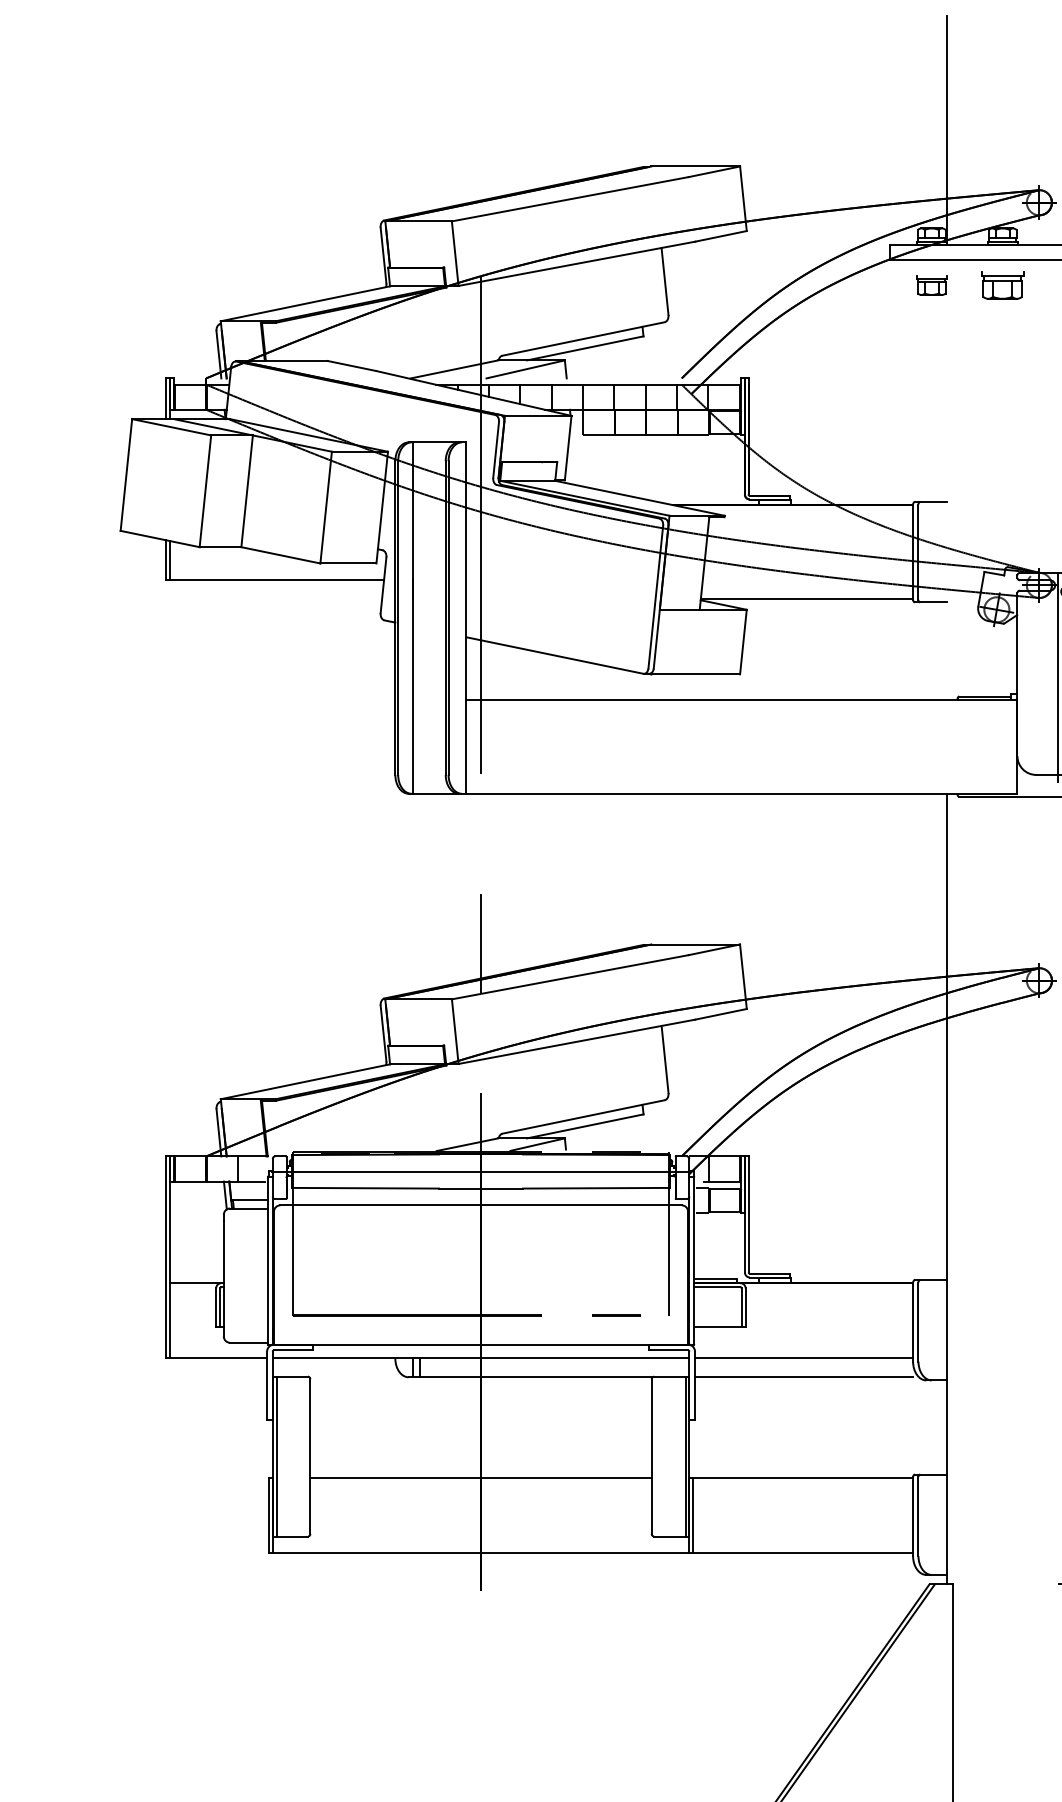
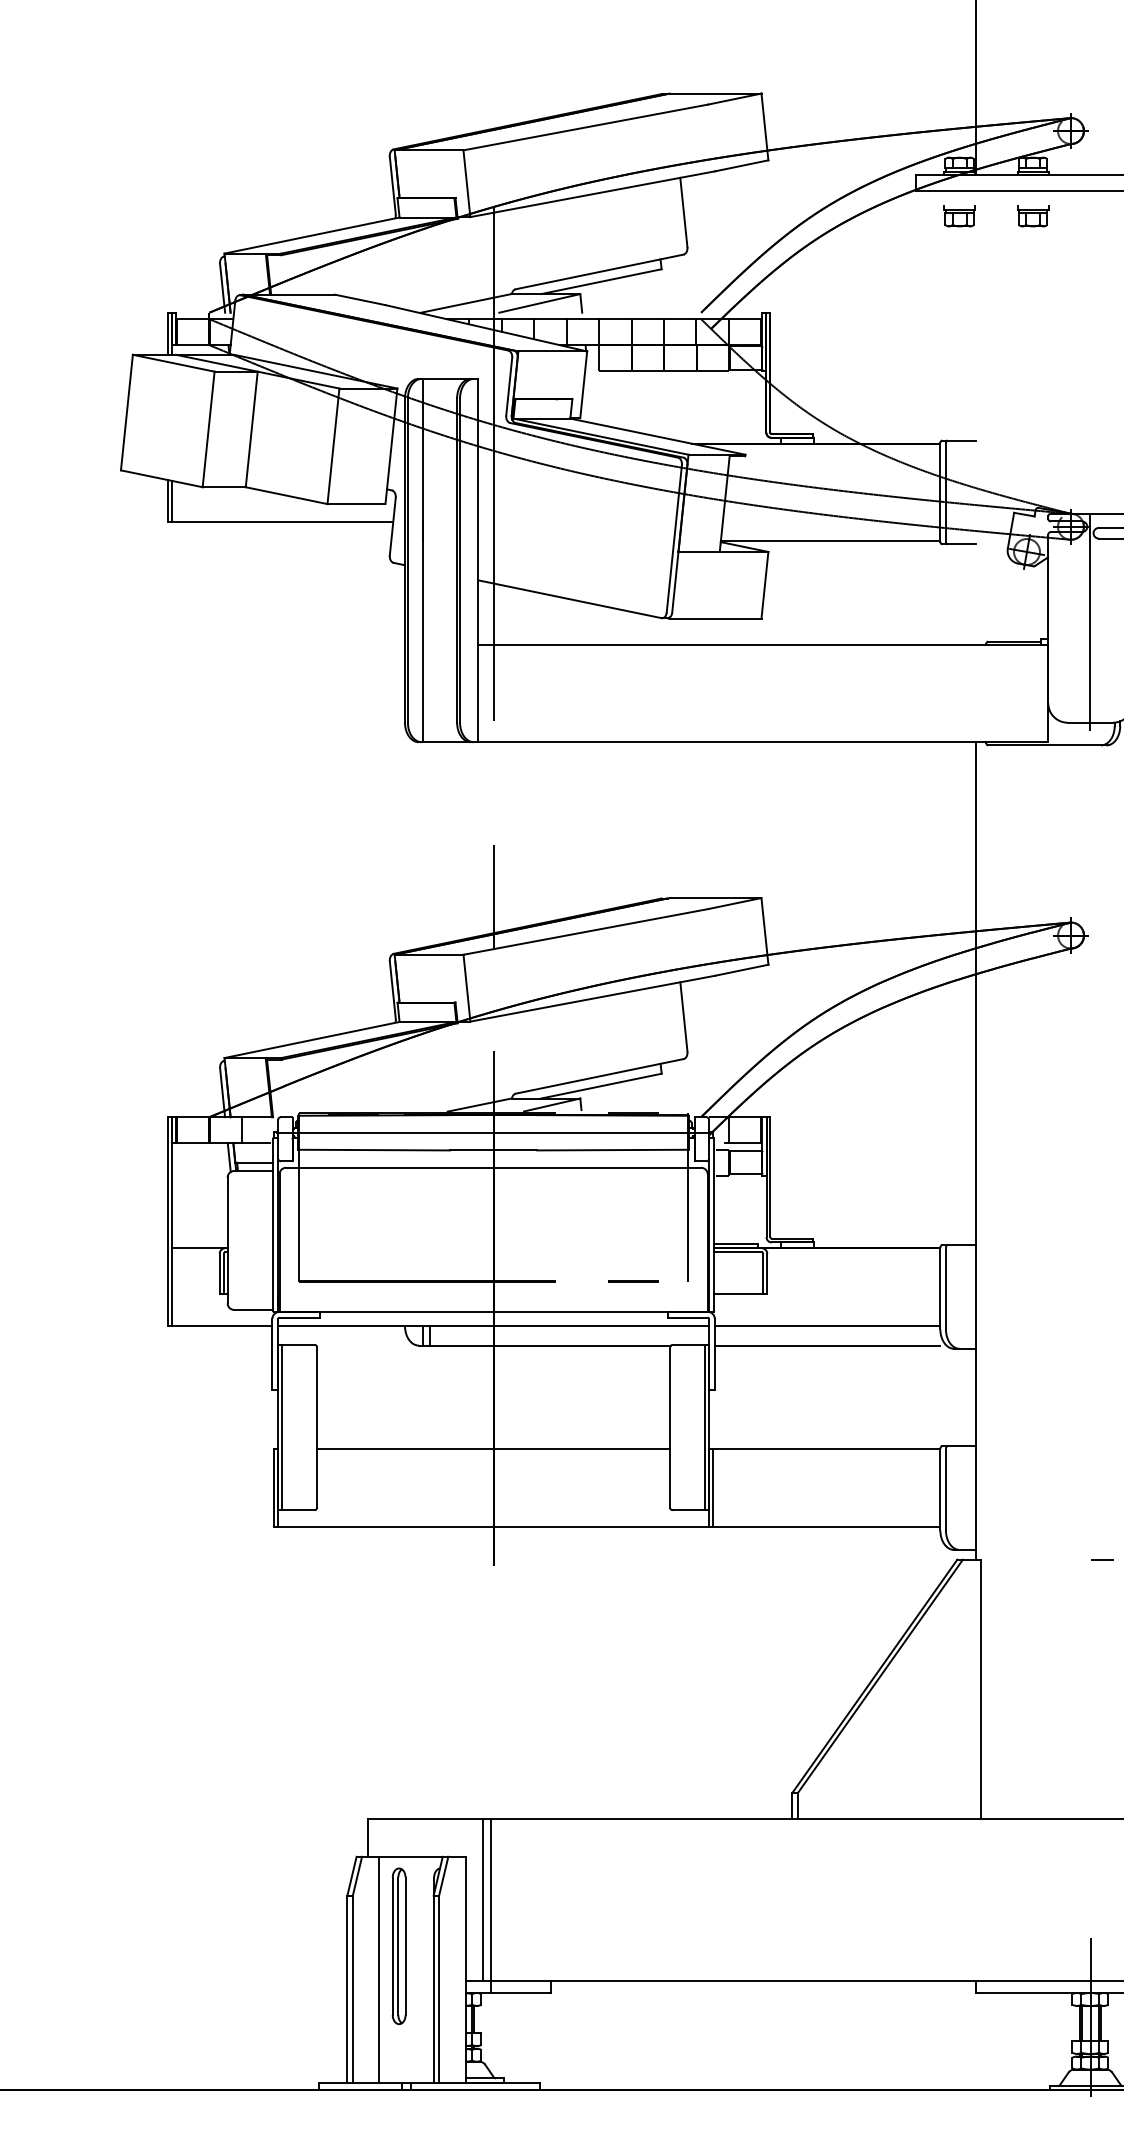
part: (1003, 285) -> (1033, 216), size x0.71

